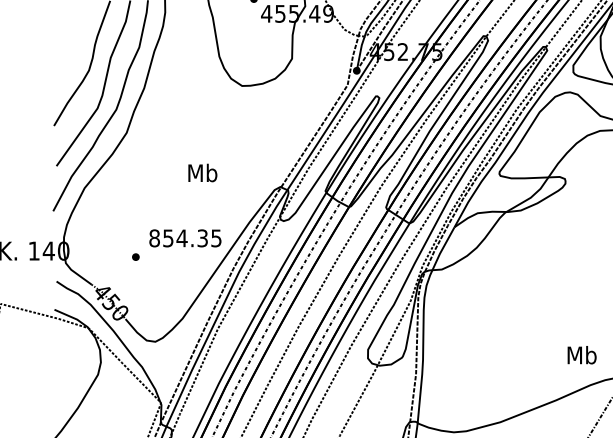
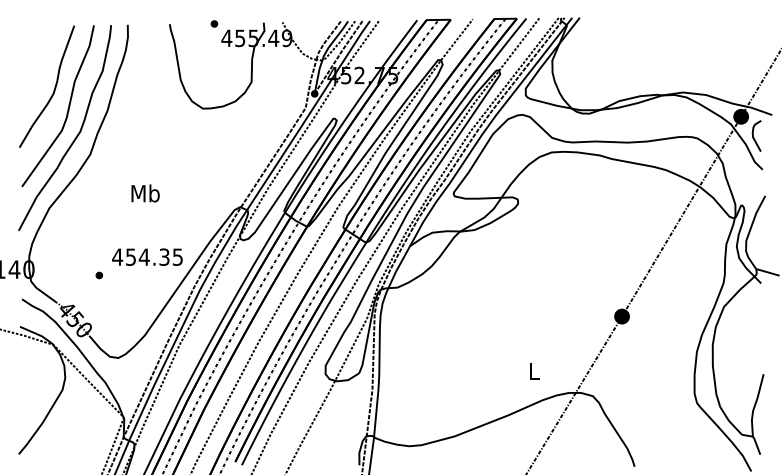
text: (202, 173) -> (145, 193), moved
text: (154, 237) -> (117, 256), 854.35 -> 454.35
text: (582, 355) -> (534, 371), Mb -> L

